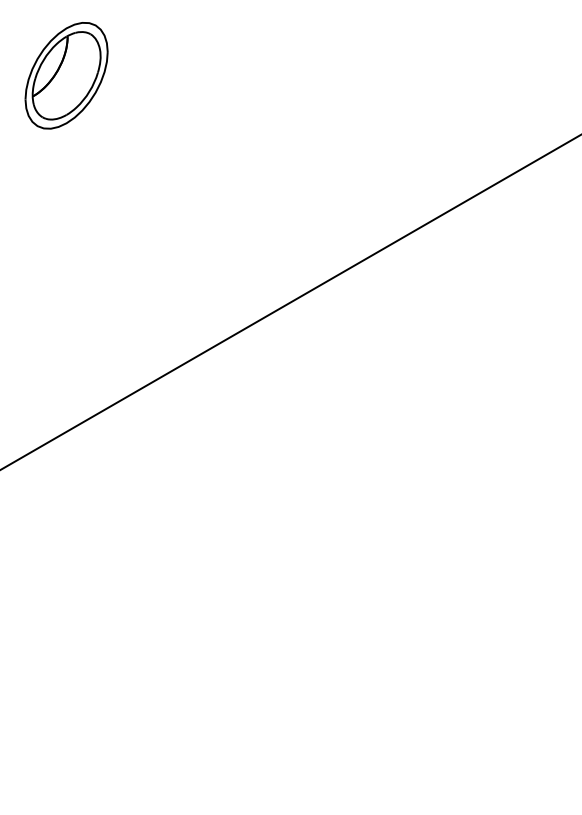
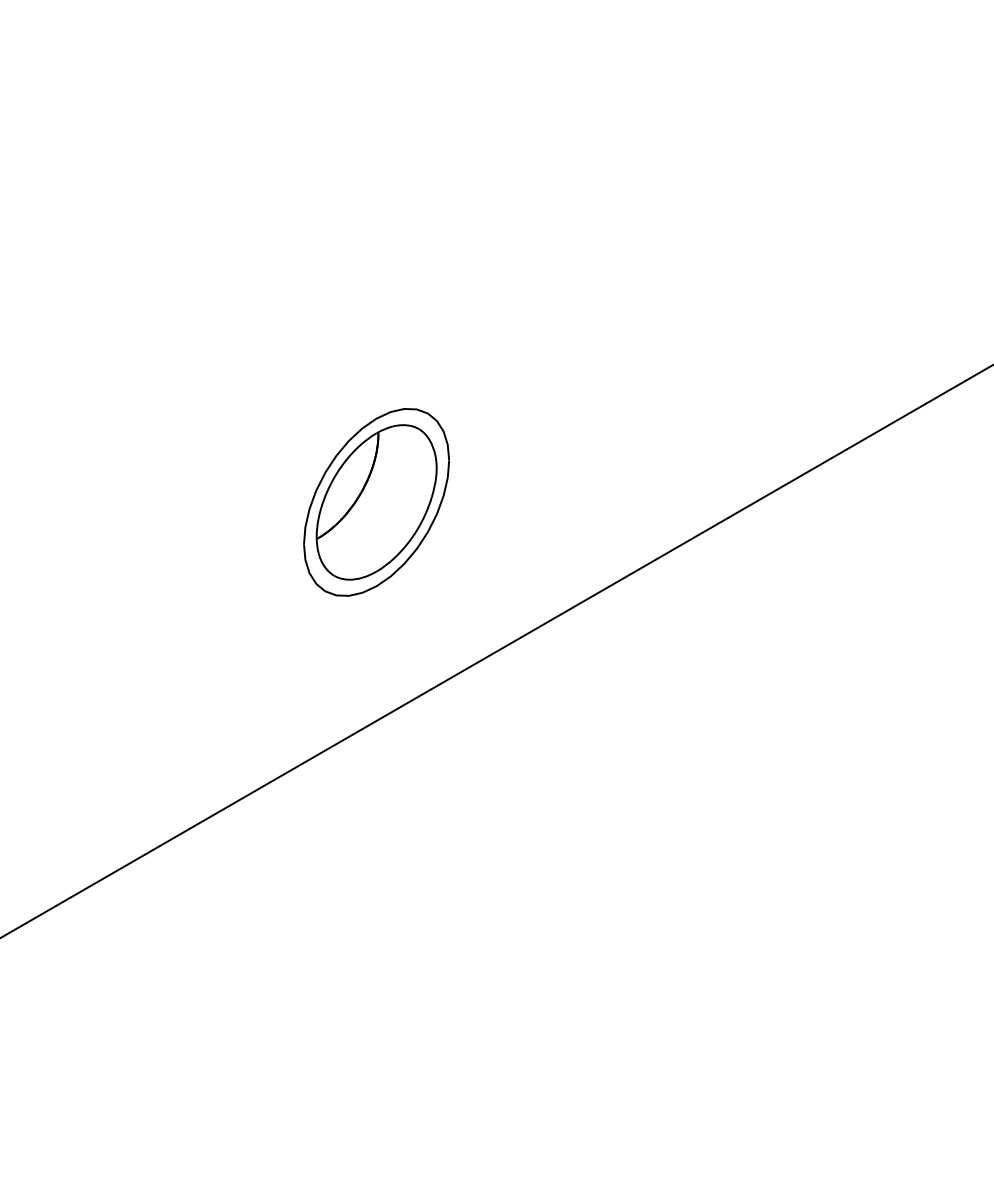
part: (66, 75) -> (376, 501), moved

